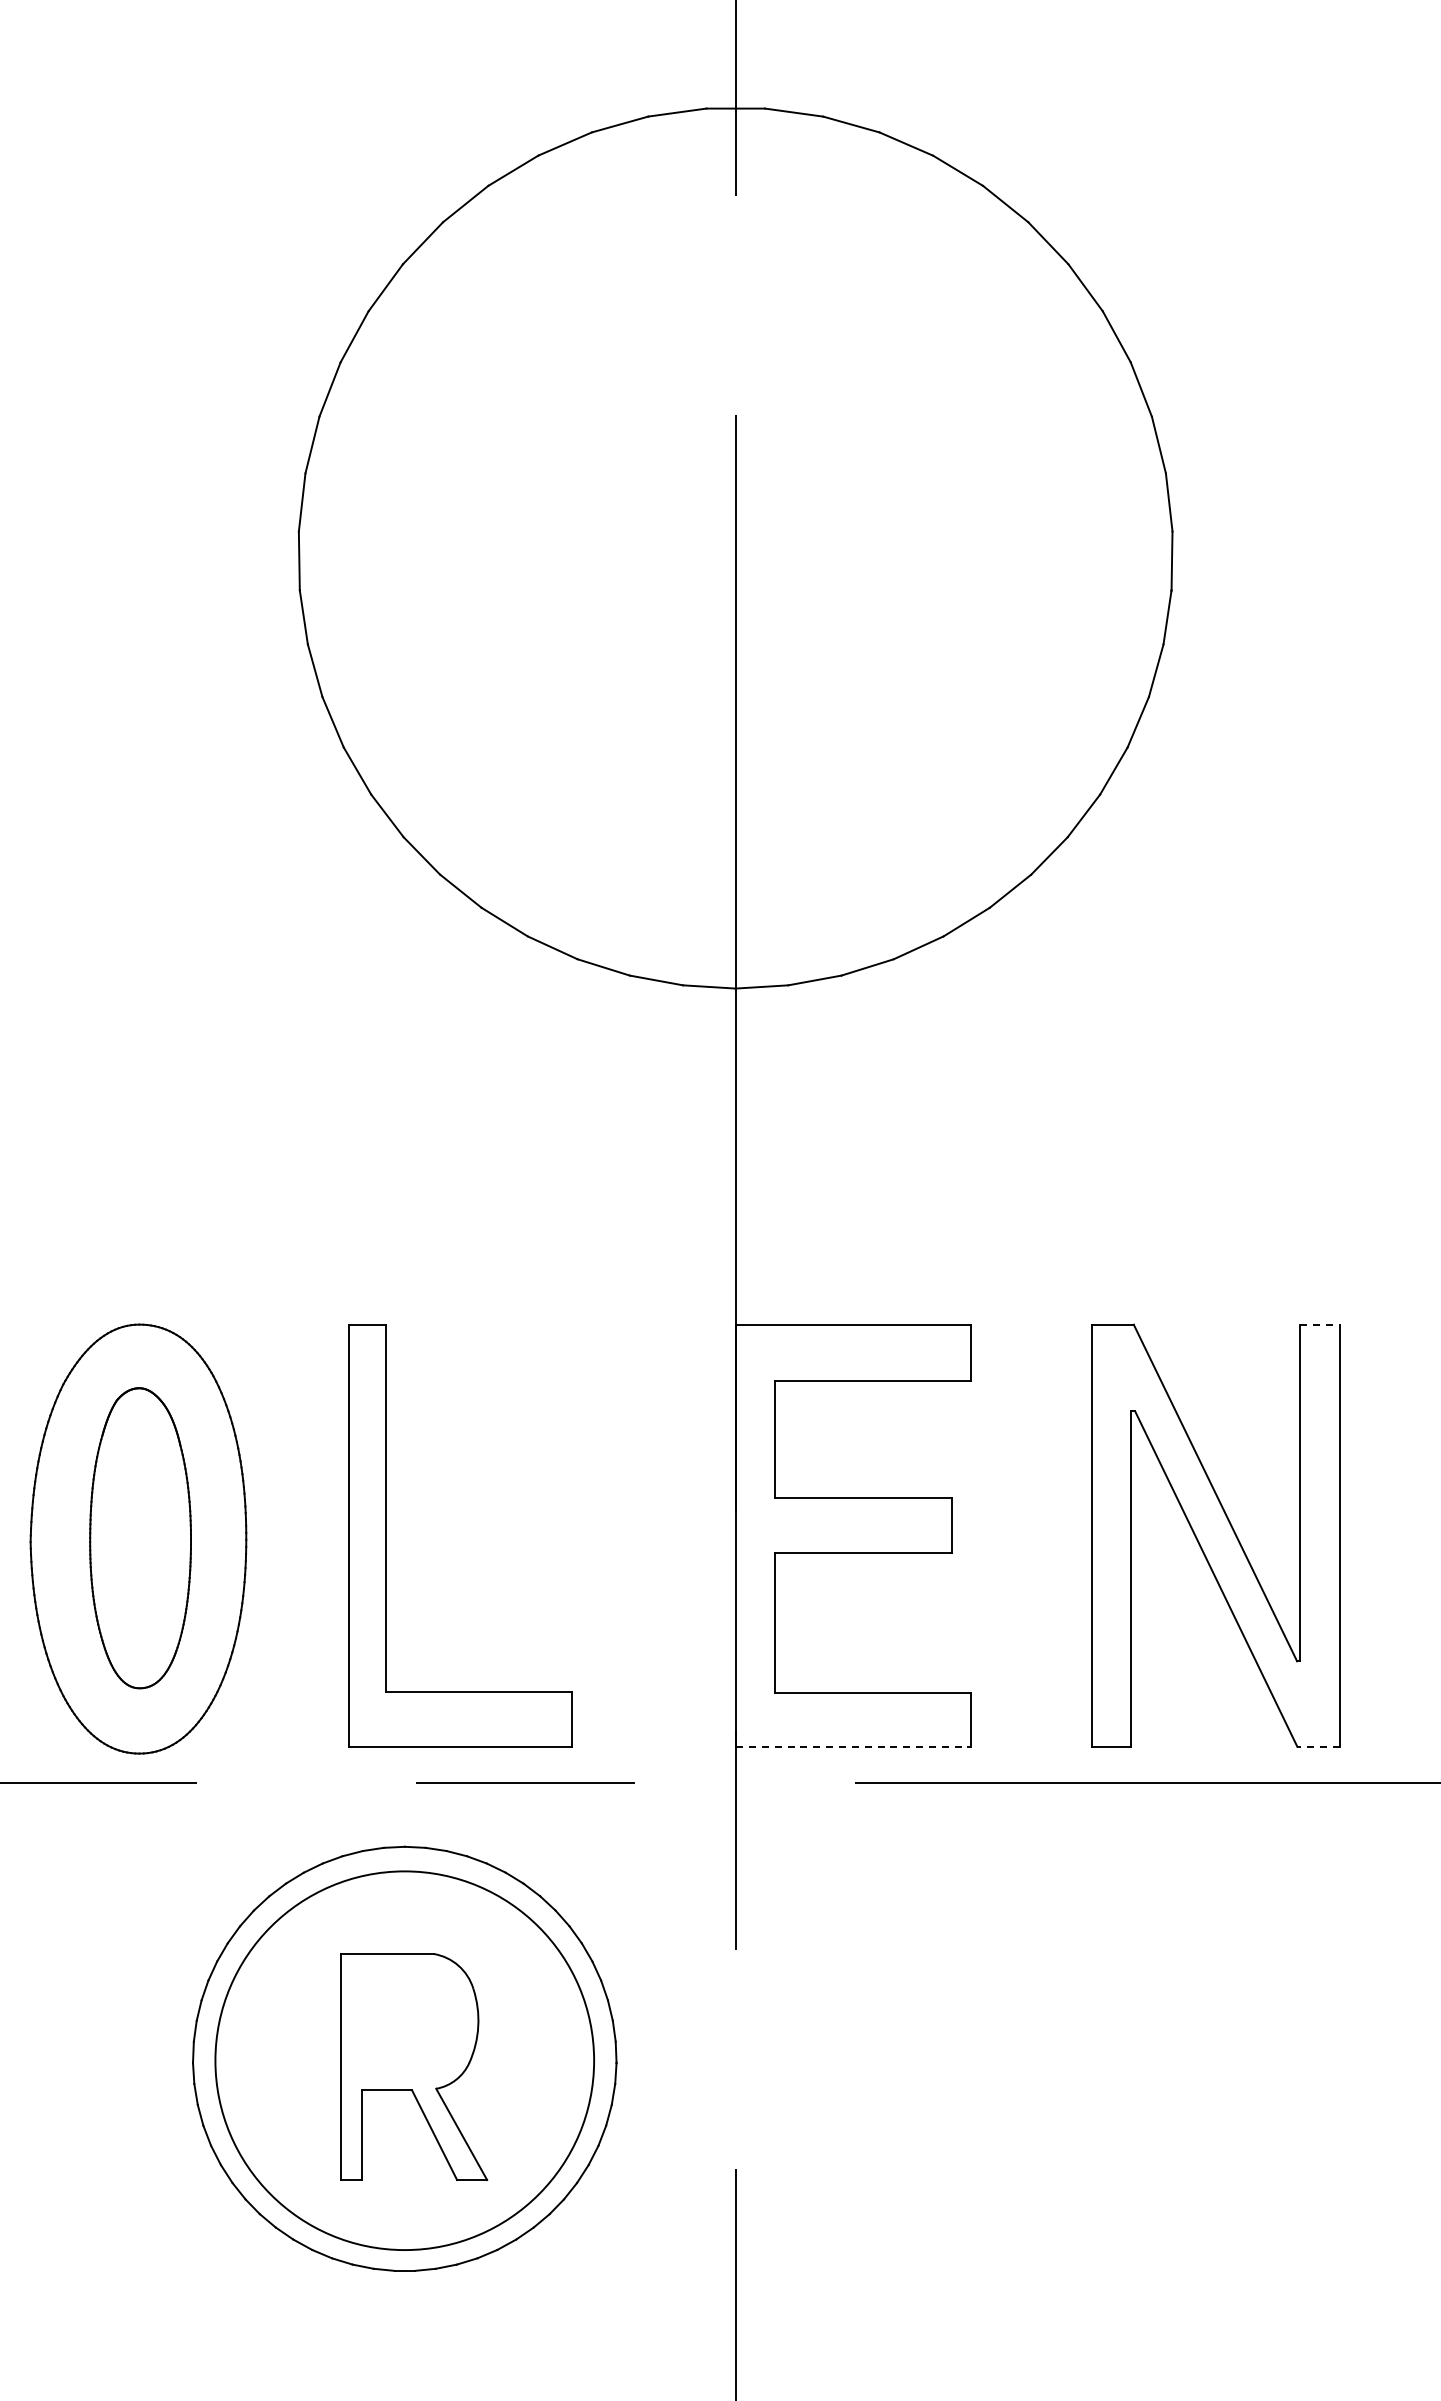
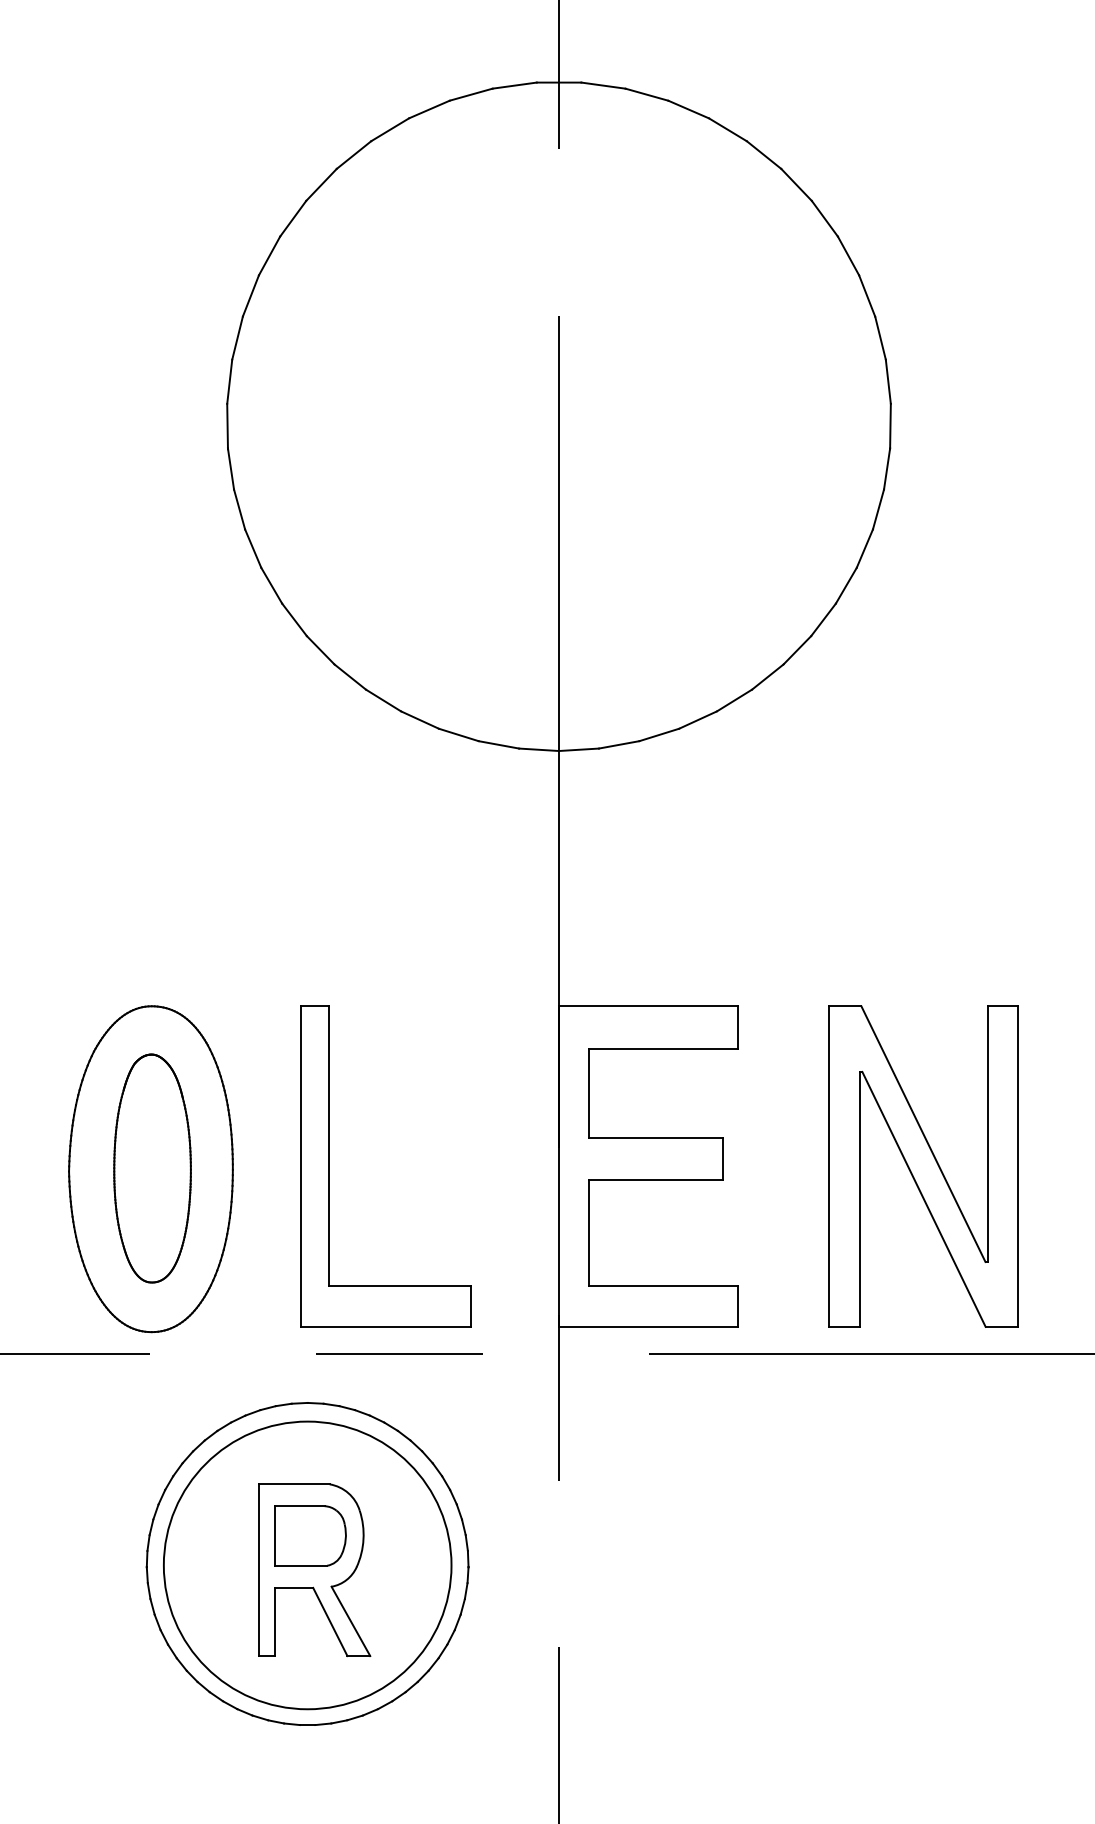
line: (1320, 1324) -> (1003, 1006), dashed -> solid
part: (386, 1535) -> (329, 1166), moved
part: (138, 1538) -> (150, 1168), moved
line: (853, 1746) -> (648, 1326), dashed -> solid
line: (1318, 1746) -> (1001, 1326), dashed -> solid
part: (408, 2021) -> (310, 1535), added

